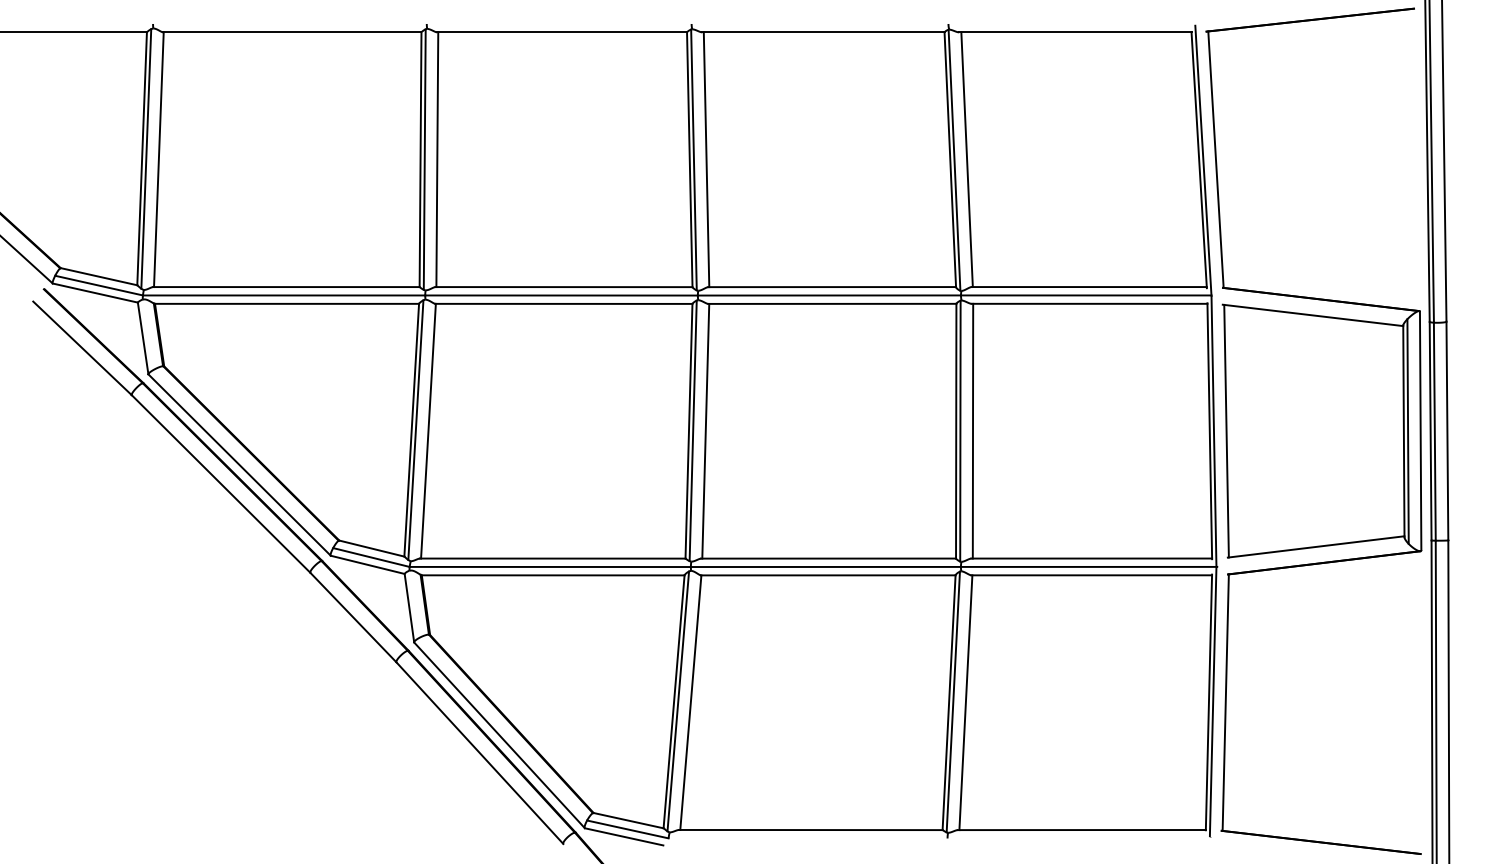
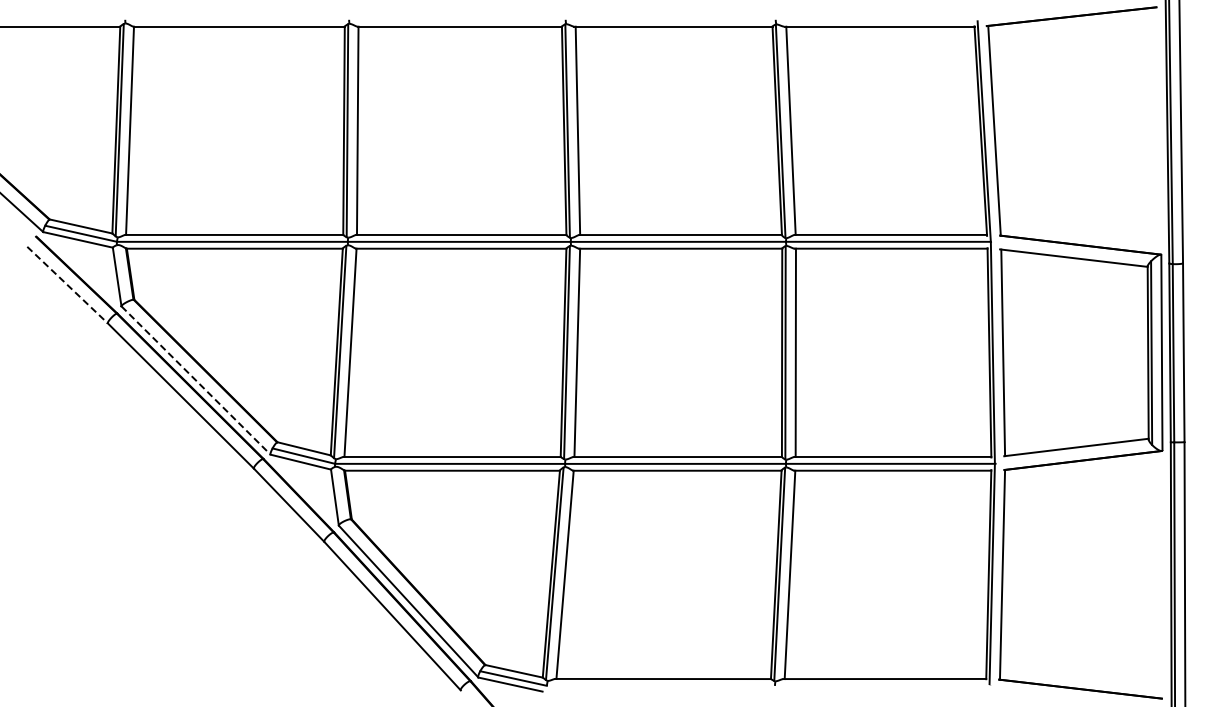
line: (82, 348) -> (67, 285), solid -> dashed
line: (240, 465) -> (196, 380), solid -> dashed

